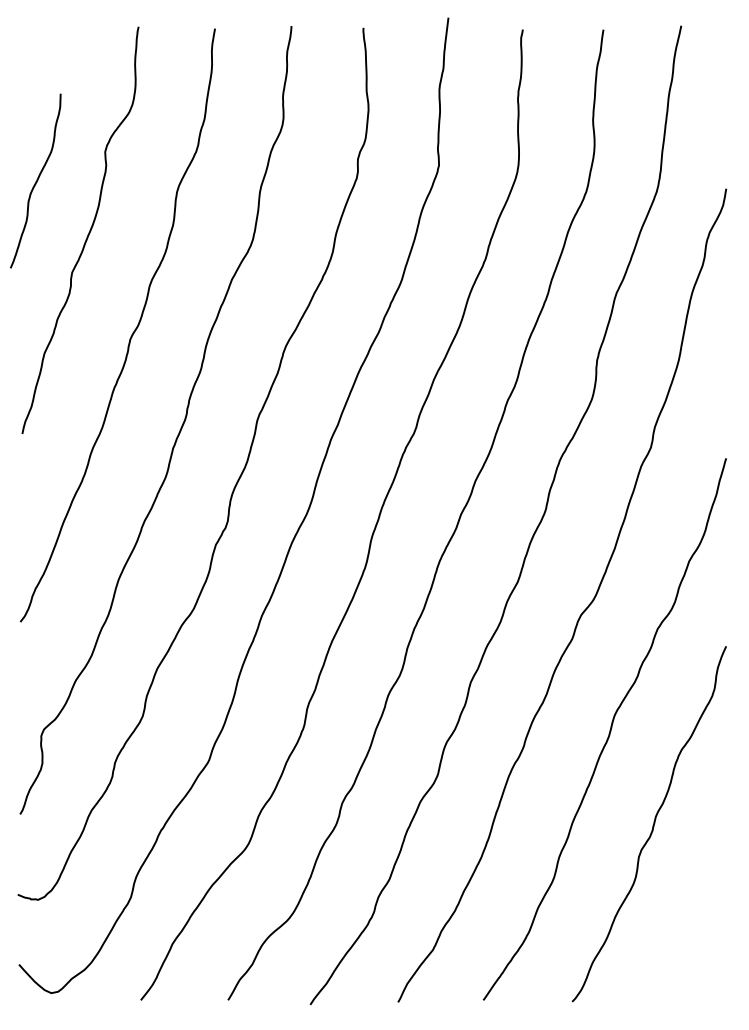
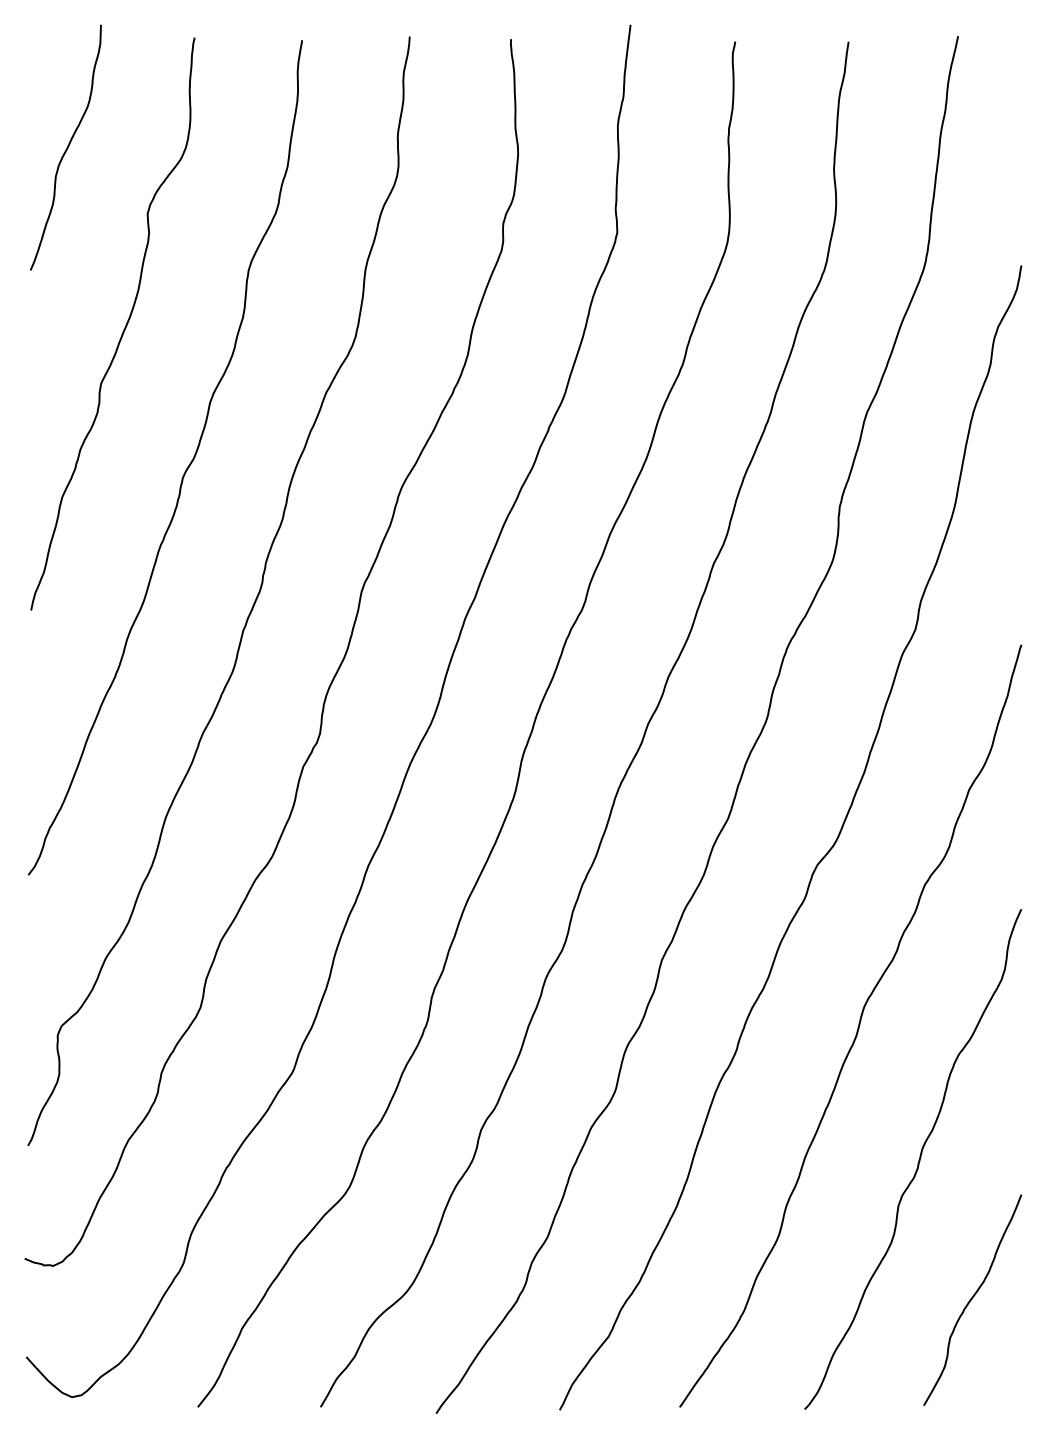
curve: (36, 180) -> (66, 147), moved
curve: (691, 923) -> (972, 1299), added

